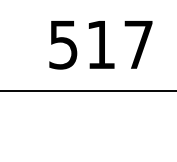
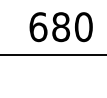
text: (100, 45) -> (60, 27), 517 -> 680

